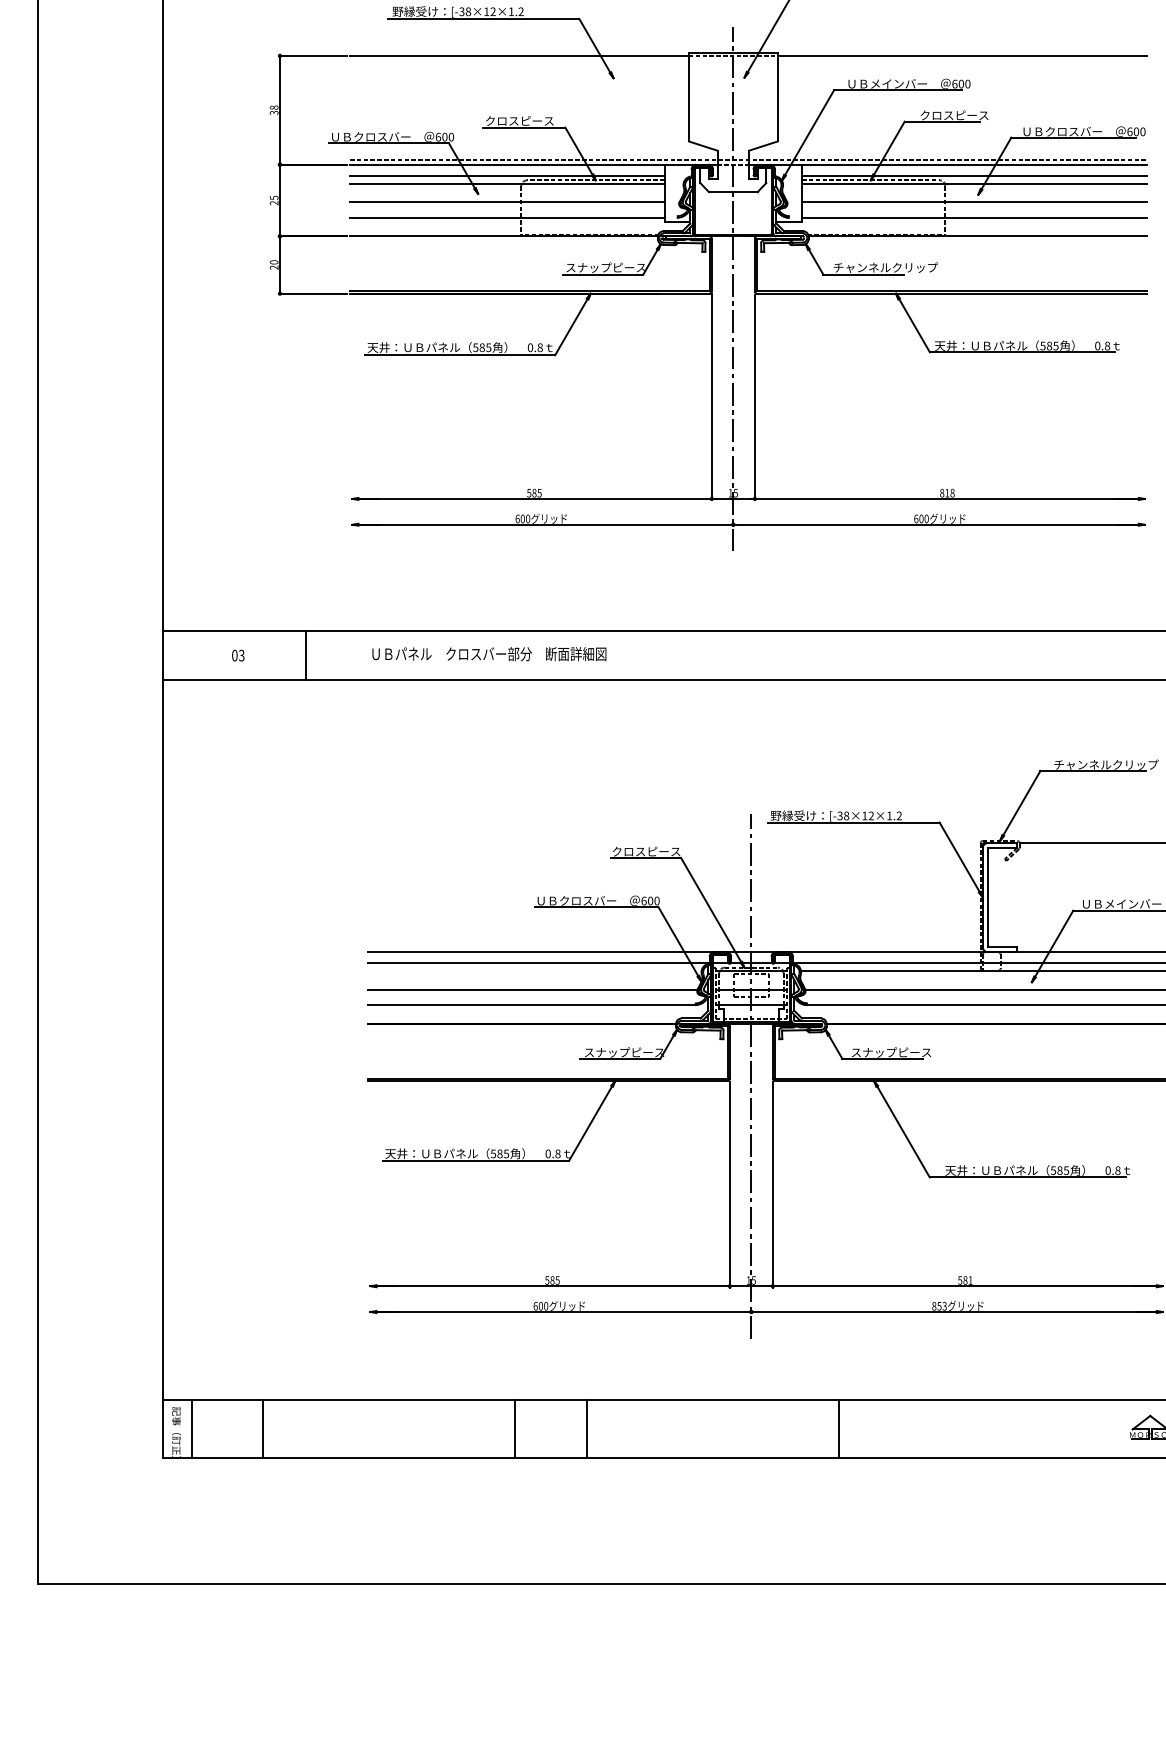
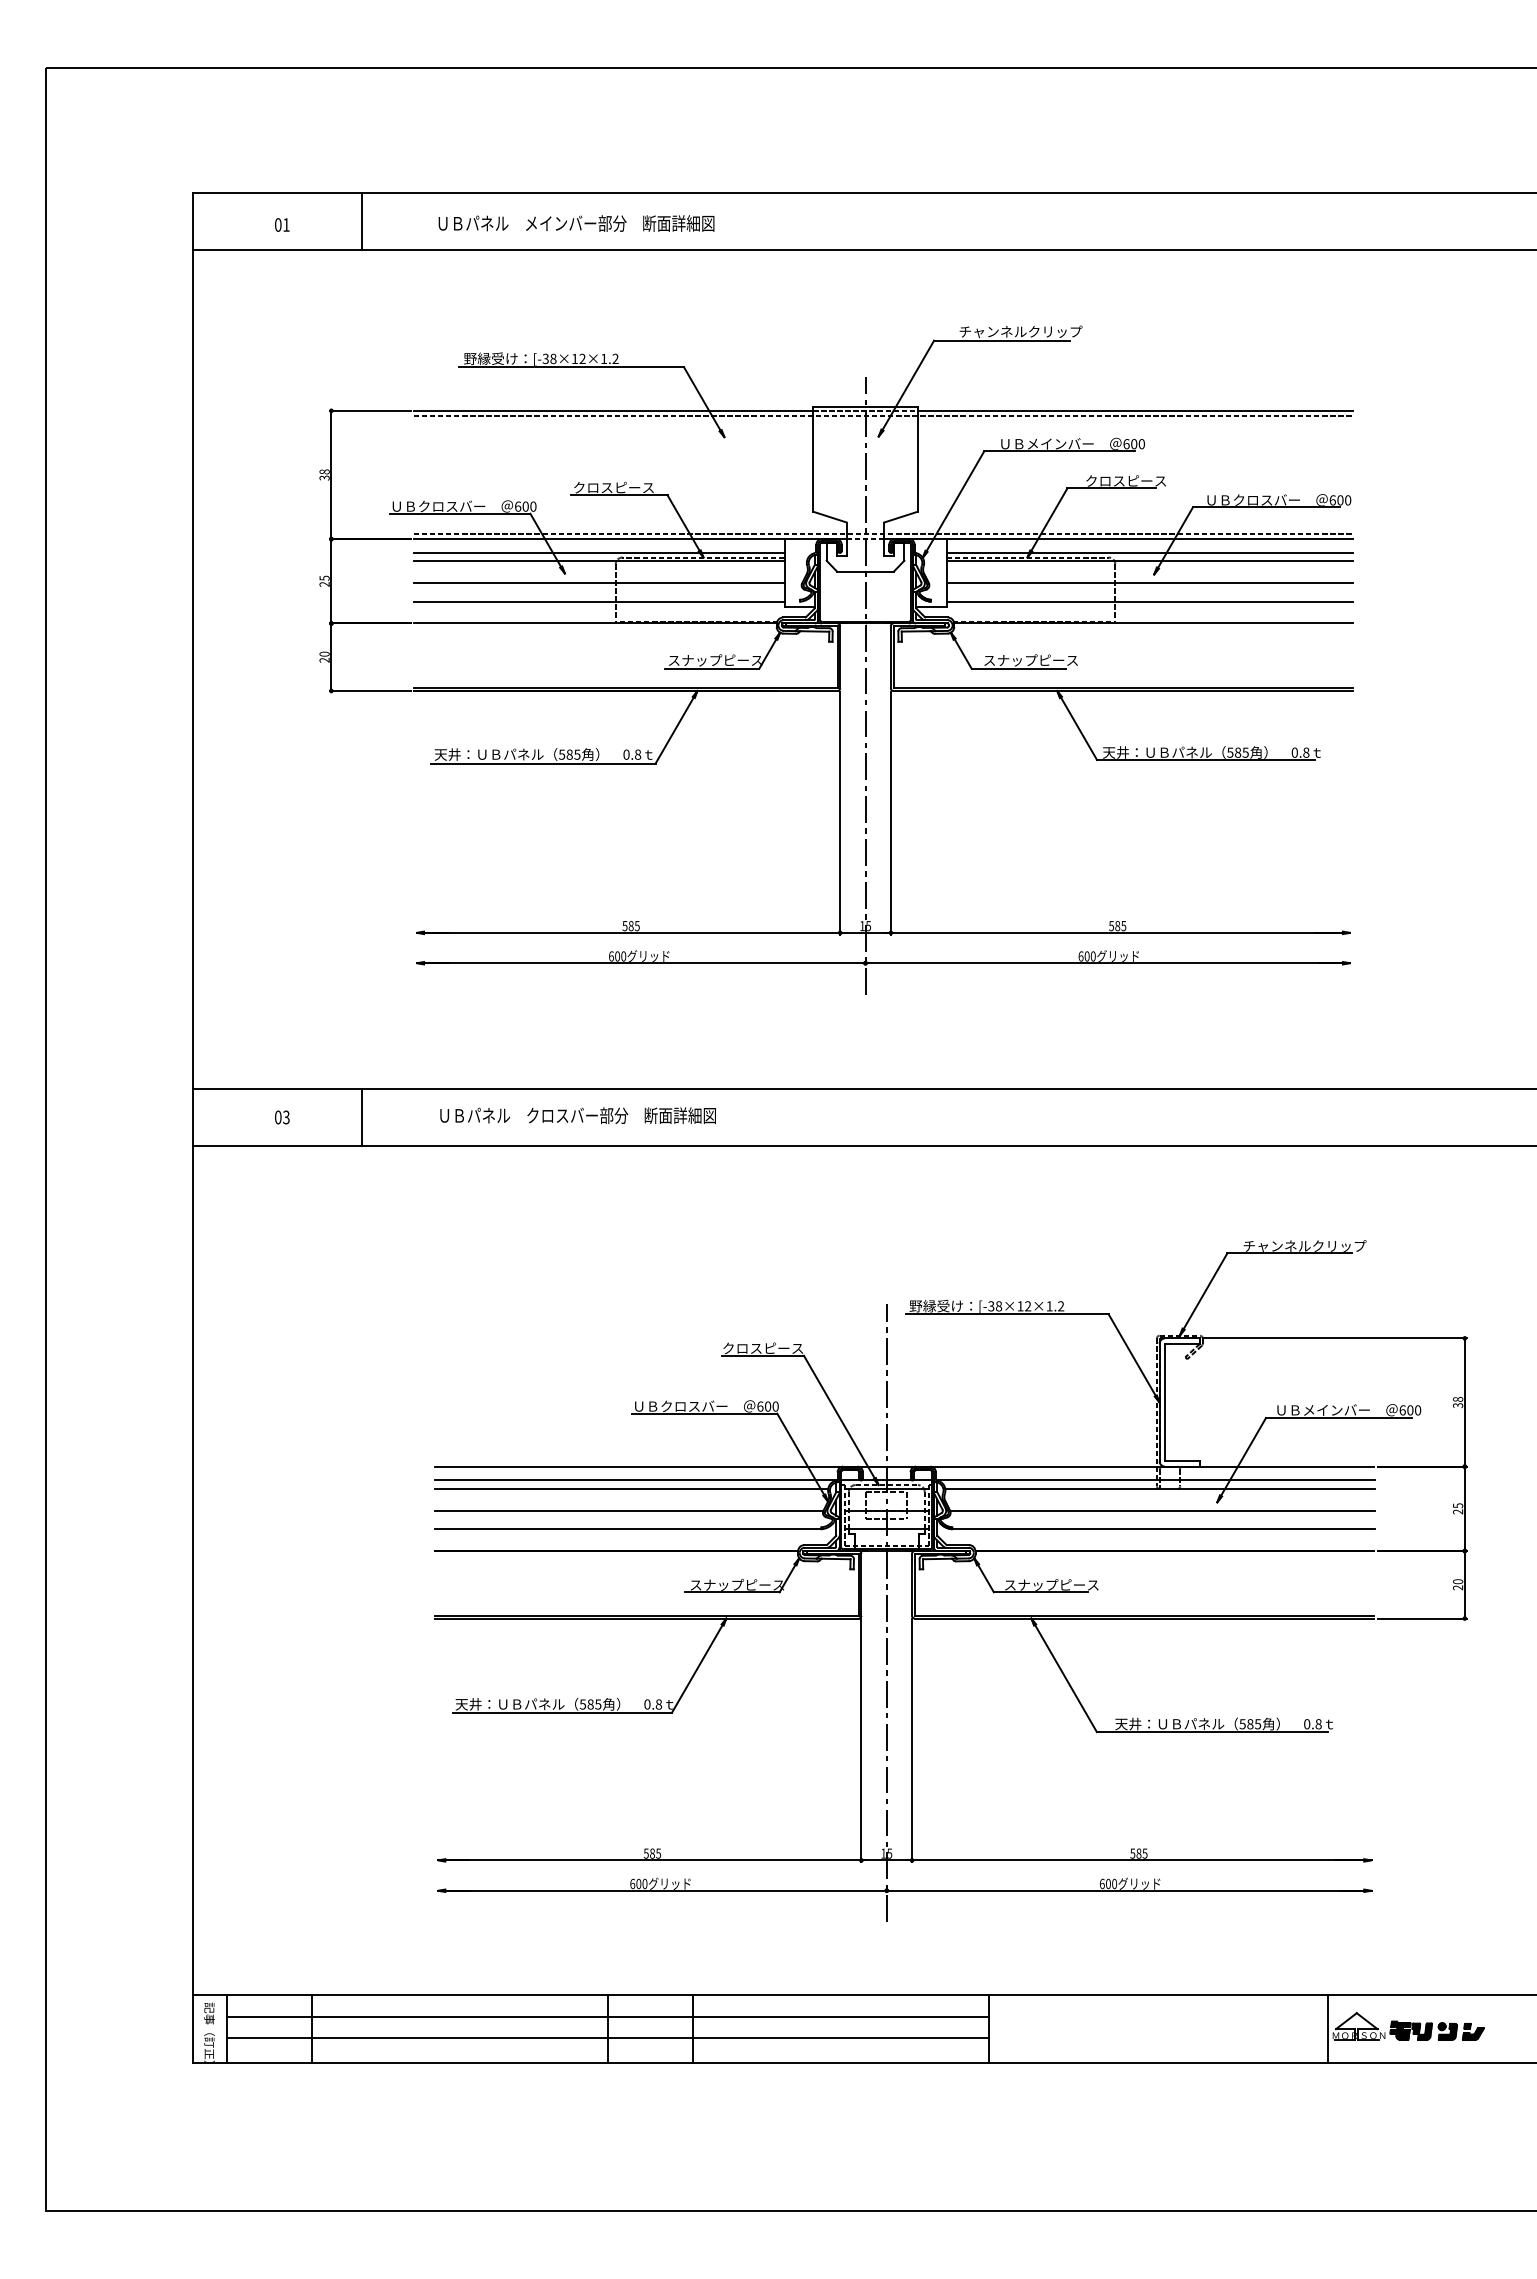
line: (748, 60) -> (883, 416), added
text: (886, 267) -> (1045, 660), チャンネルクリップ -> スナップピース
text: (947, 493) -> (1117, 926), 818 -> 585
line: (534, 971) -> (631, 1489), added
text: (970, 1280) -> (1144, 1853), 581 -> 585
text: (939, 1305) -> (1108, 1883), 853 -> 600
line: (515, 1418) -> (608, 2016), added
line: (1126, 1428) -> (1328, 2028), added
line: (515, 1437) -> (608, 2038), added

